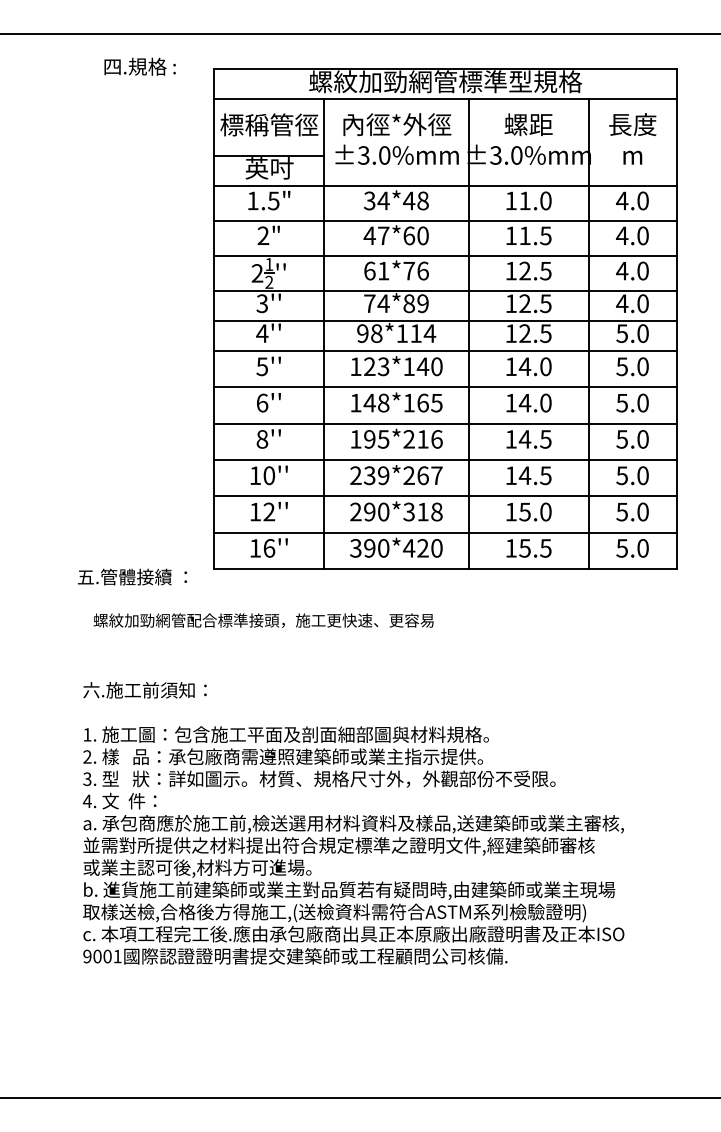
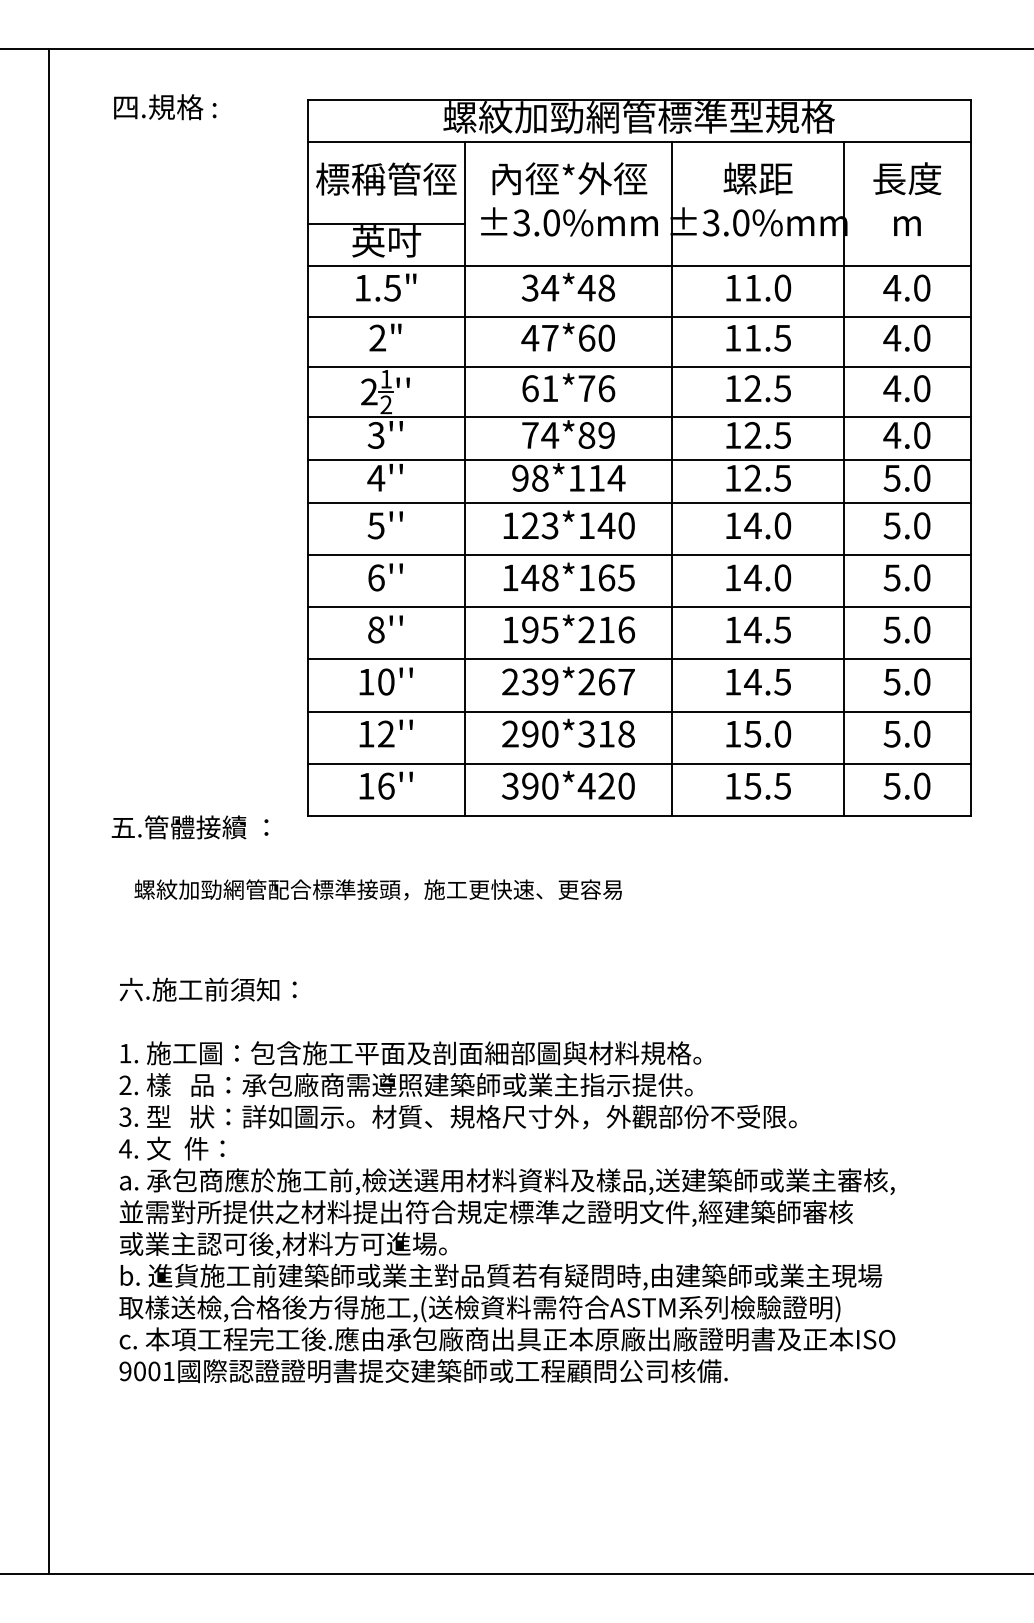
text: (139, 66) -> (164, 106), moved
line: (34, 565) -> (49, 810), added

